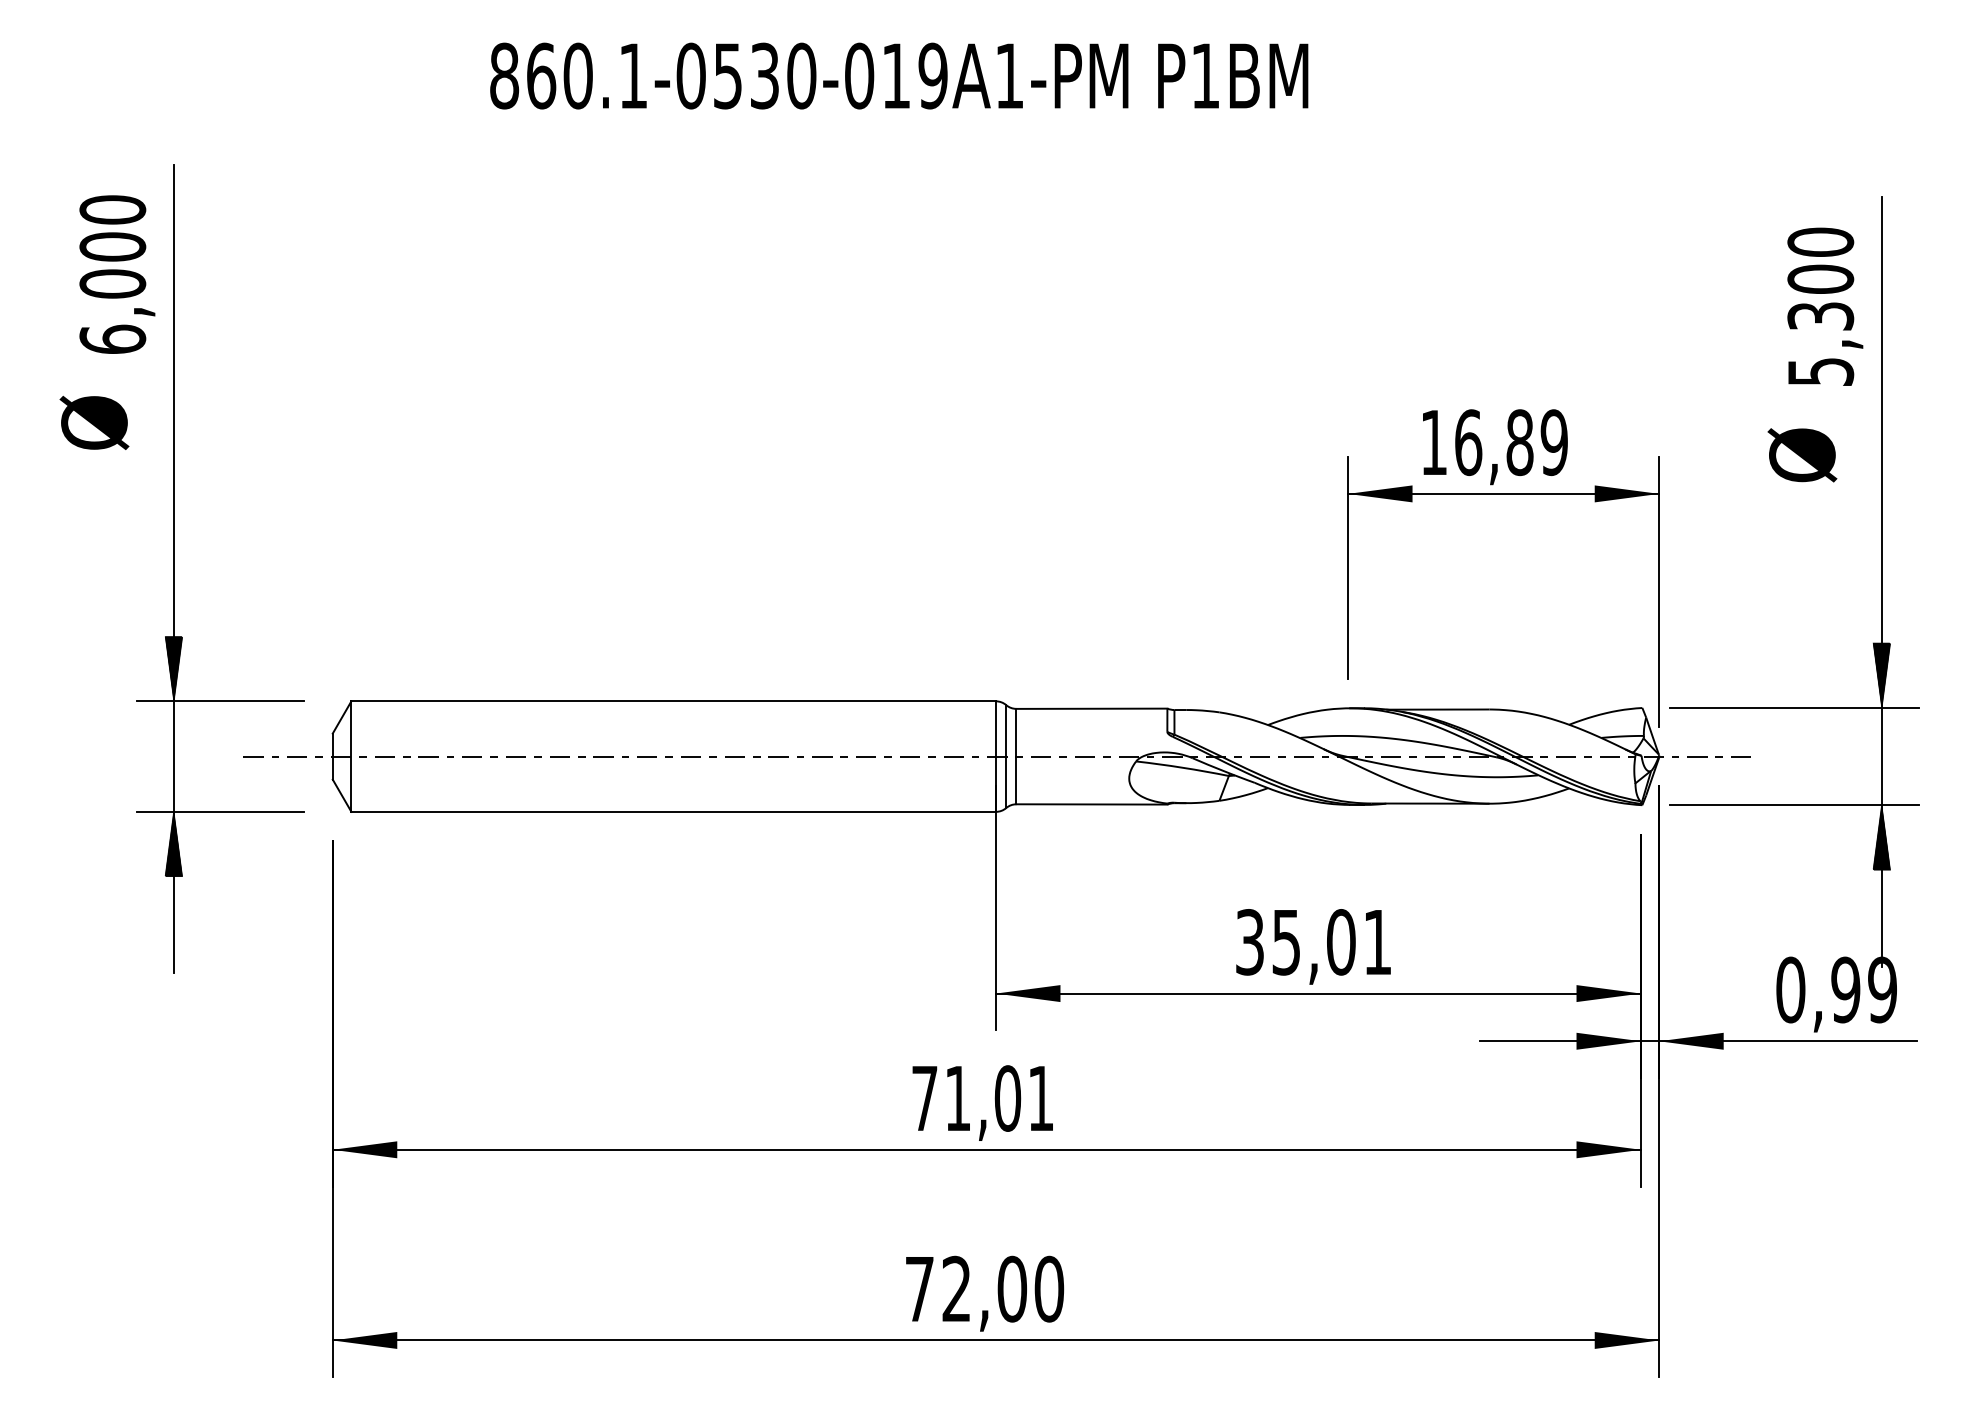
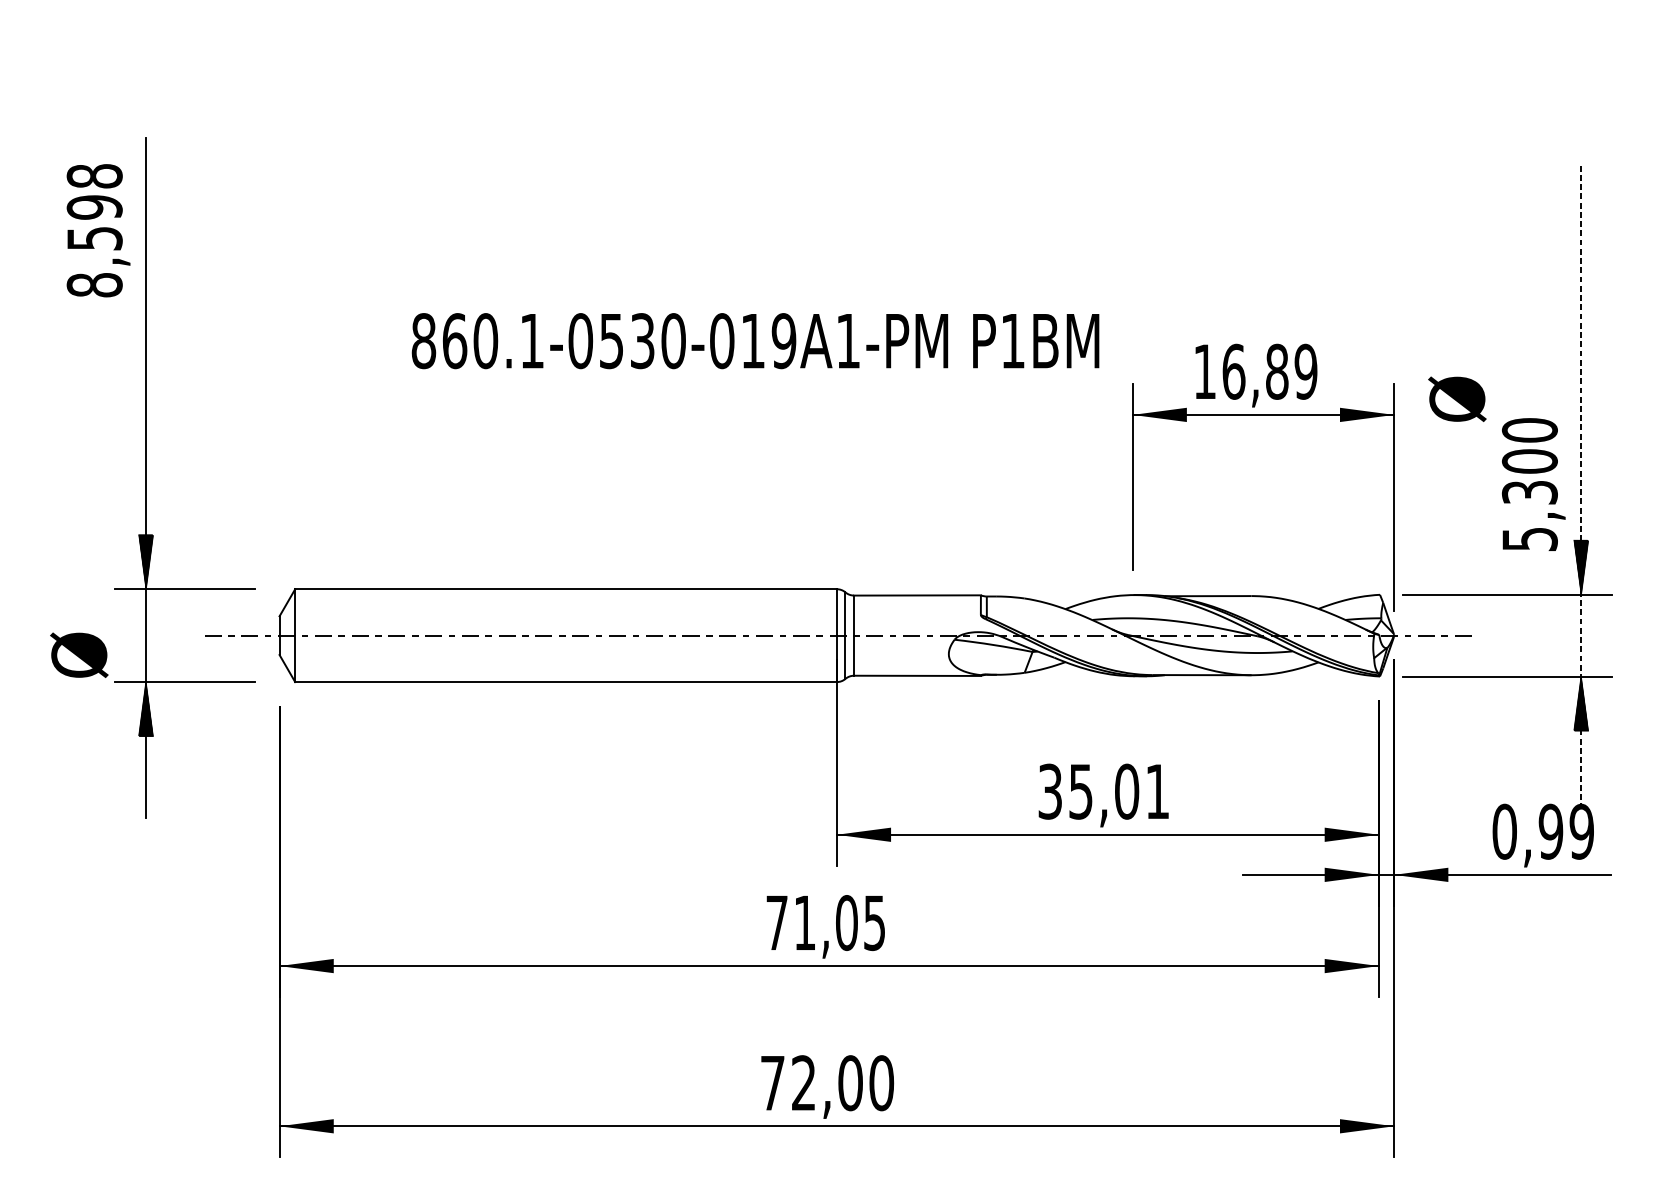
text: (899, 75) -> (755, 340), moved
text: (112, 274) -> (94, 230), 6,000 -> 8,598
text: (1825, 306) -> (1533, 484), moved
text: (94, 422) -> (79, 654), moved
text: (1802, 455) -> (1457, 399), moved
line: (1881, 581) -> (1580, 488), solid -> dashed
text: (1040, 1098) -> (874, 922), 71,01 -> 71,05

